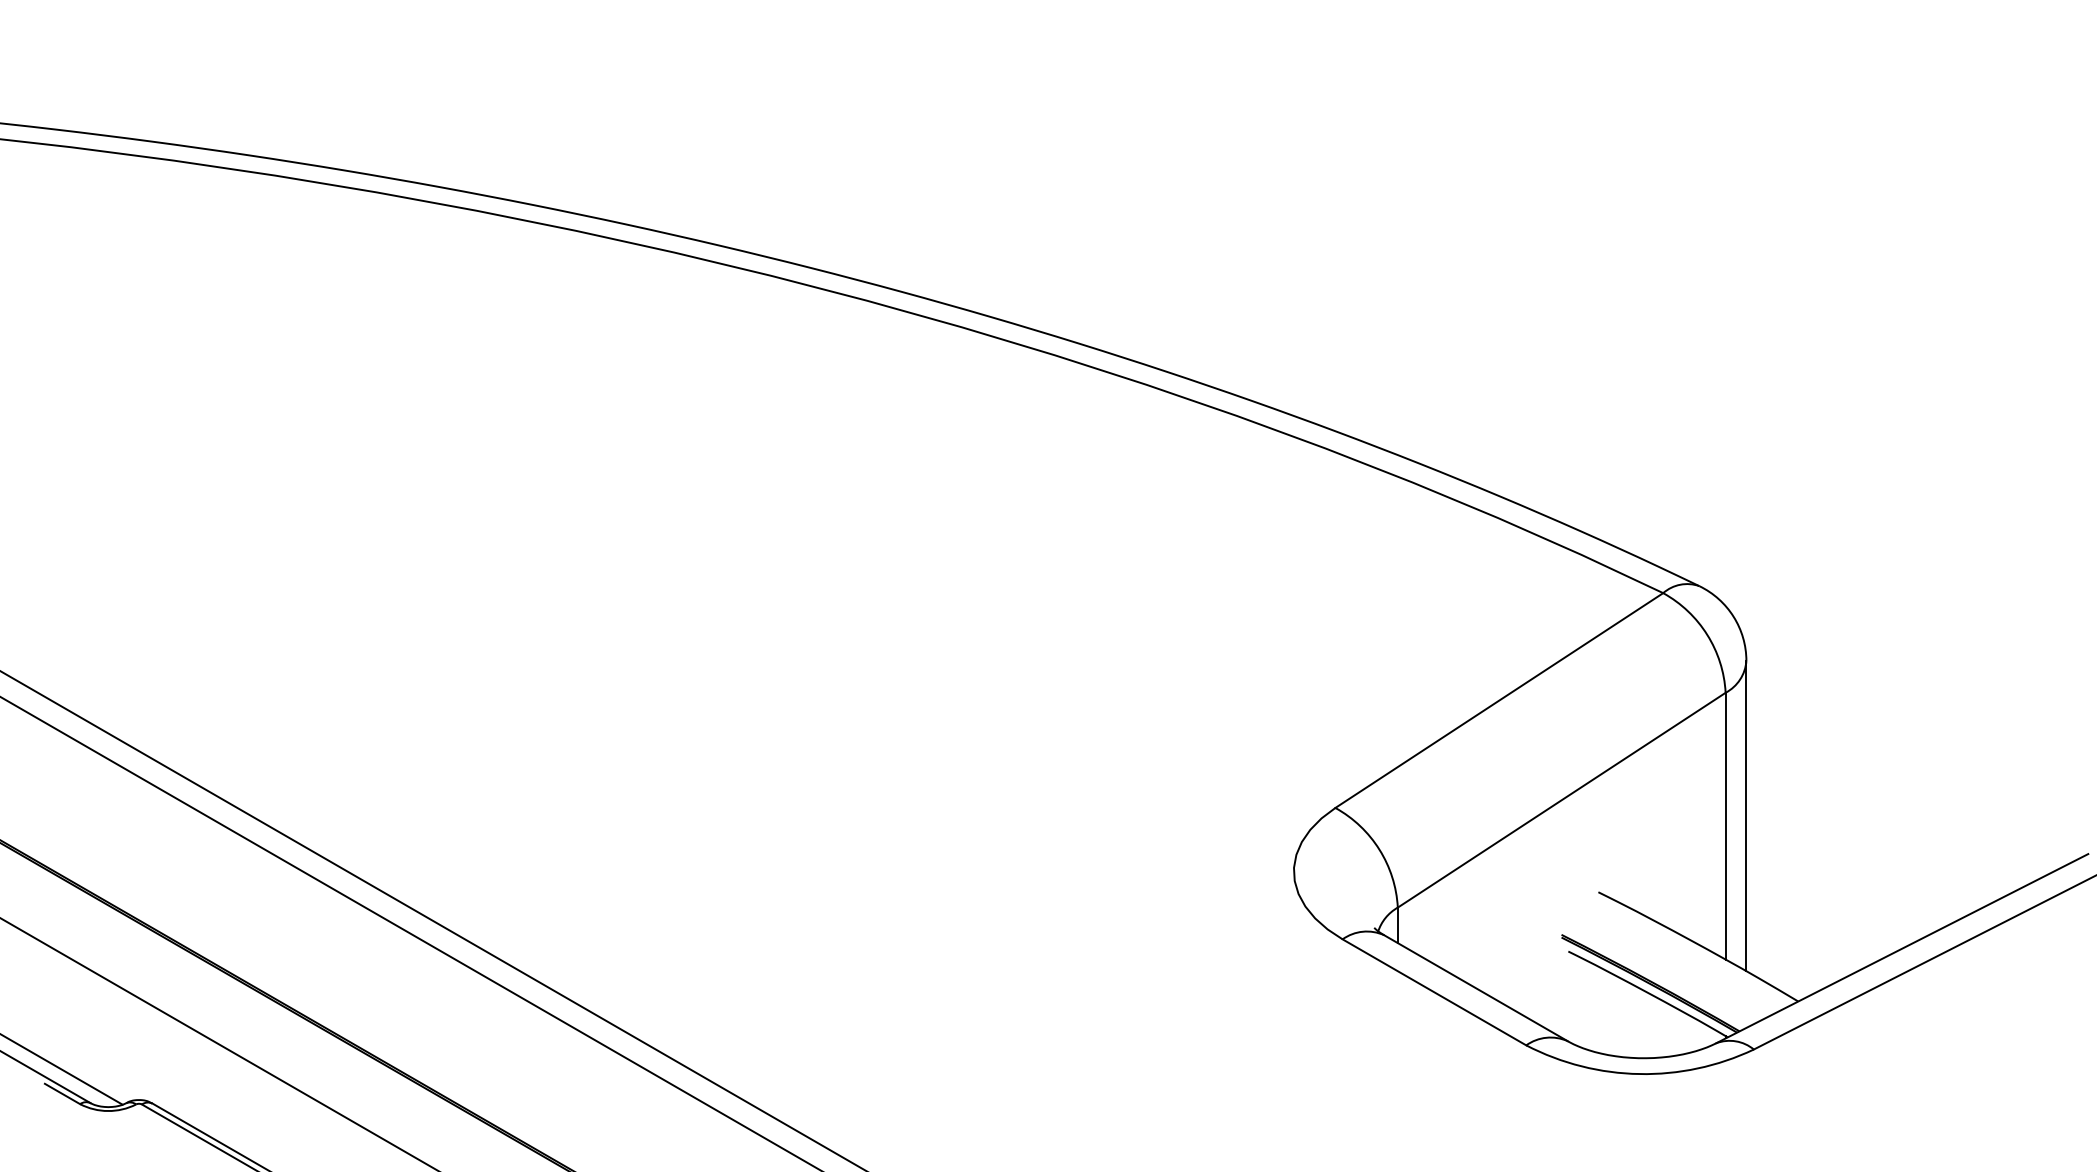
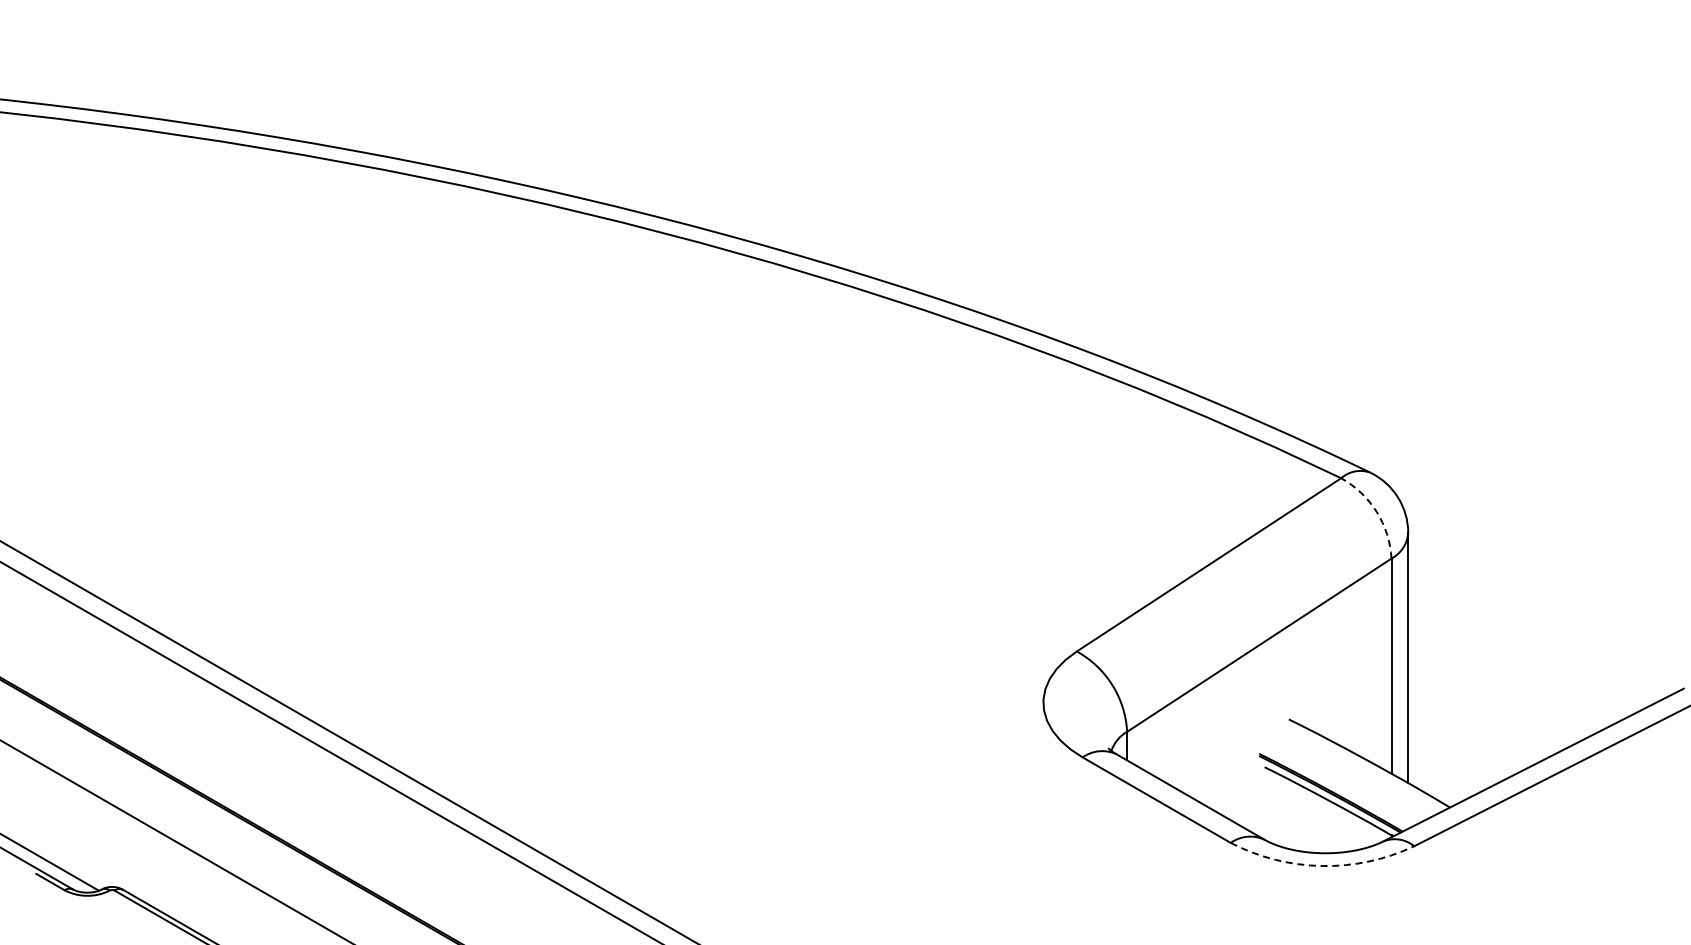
arc: (1707, 634) -> (1376, 511), solid -> dashed
arc: (1640, 1074) -> (1322, 866), solid -> dashed

